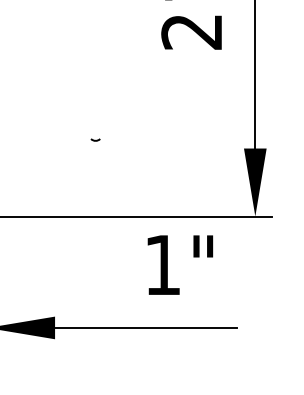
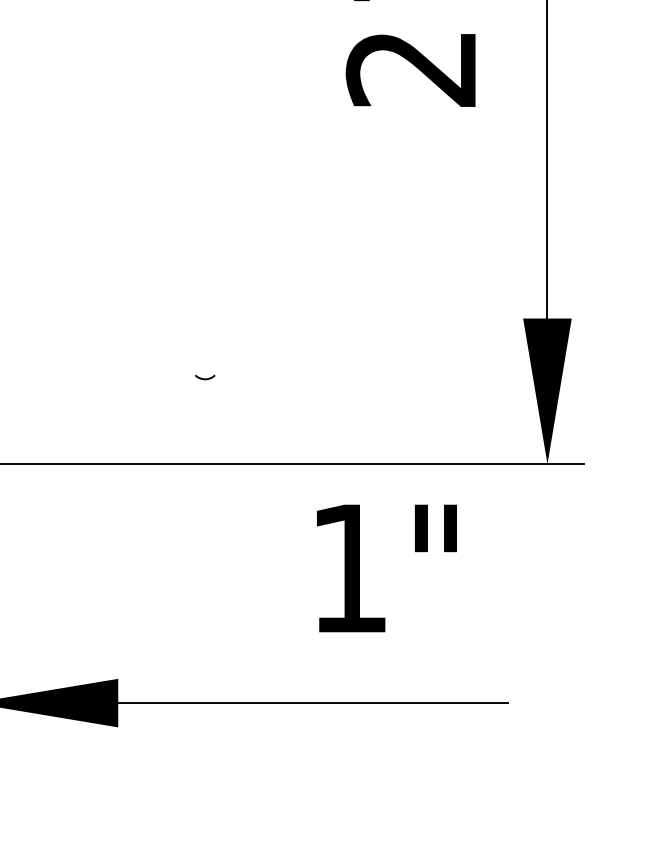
arc: (95, 139) -> (204, 376), moved

